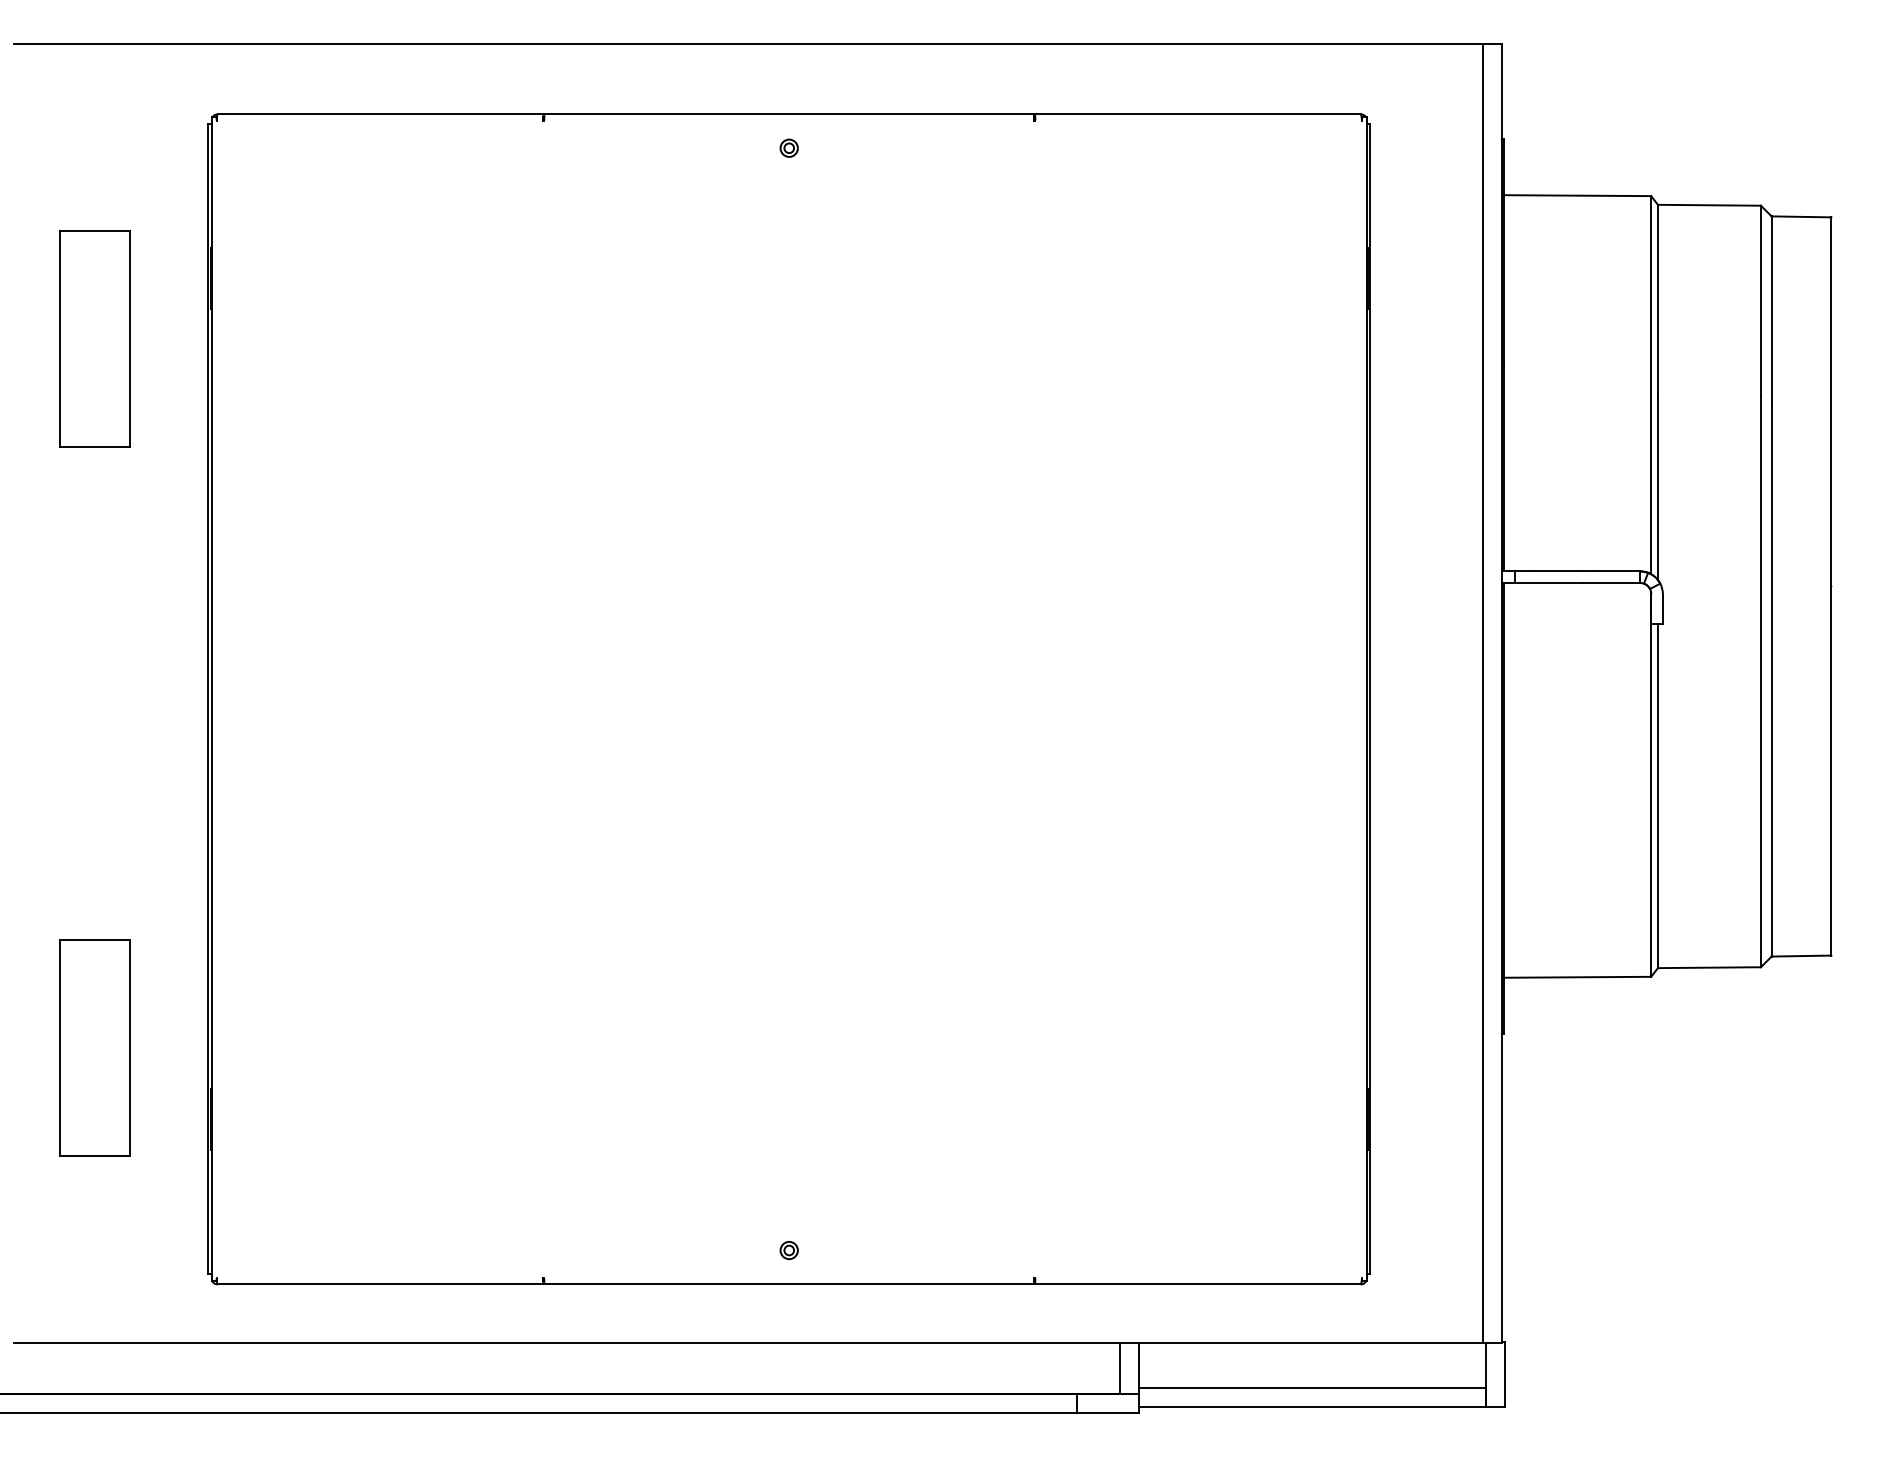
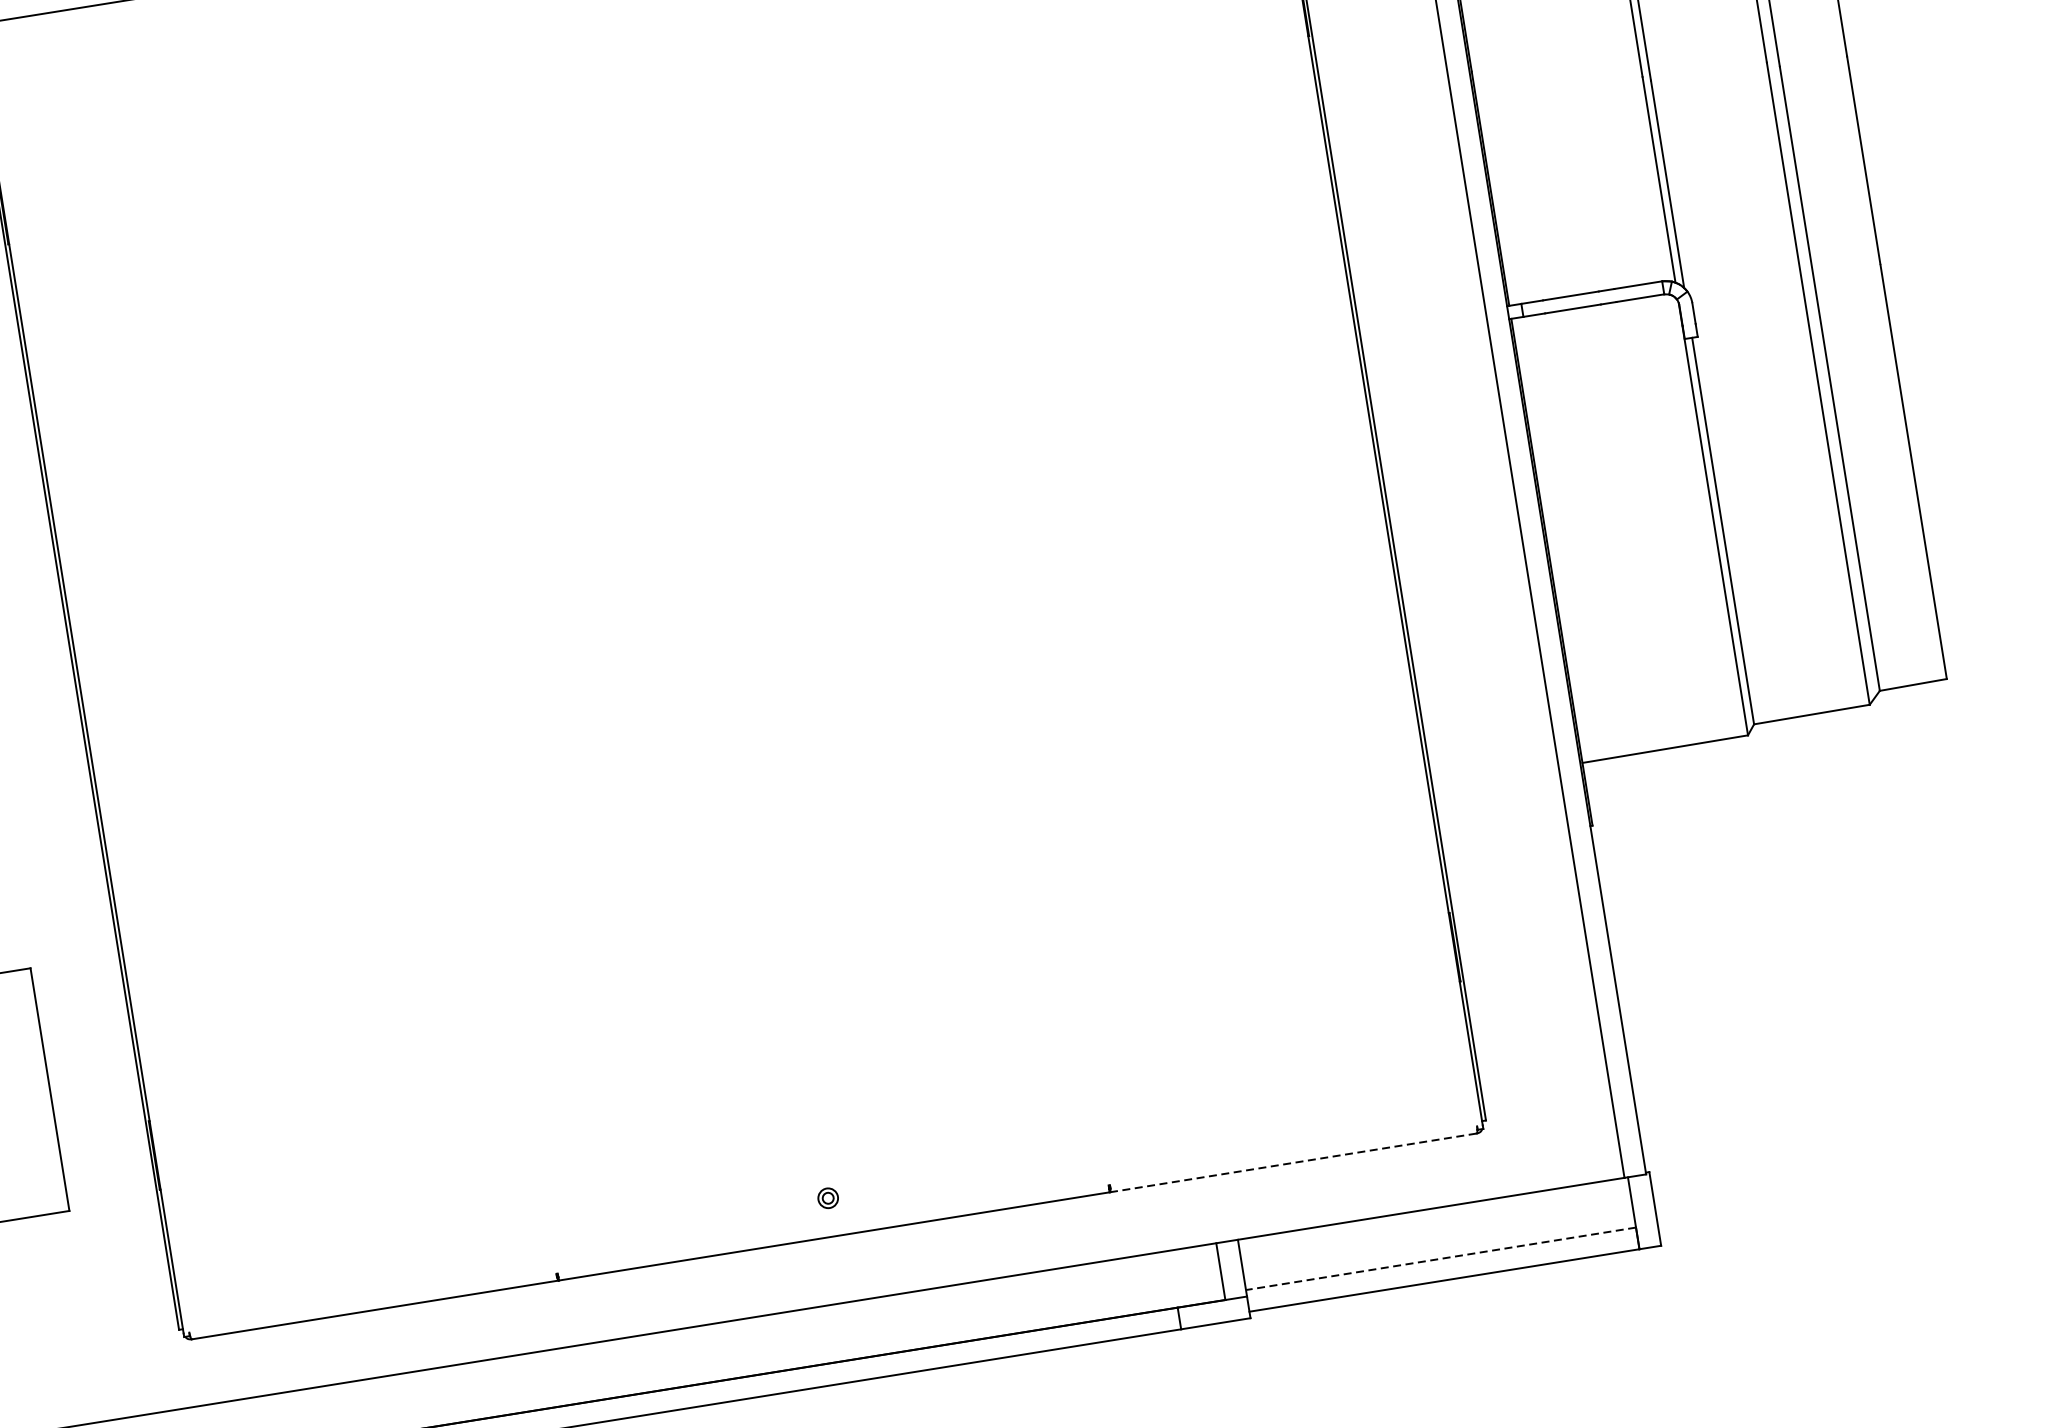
line: (1197, 1284) -> (1293, 1162), solid -> dashed
line: (1311, 1388) -> (1440, 1259), solid -> dashed

